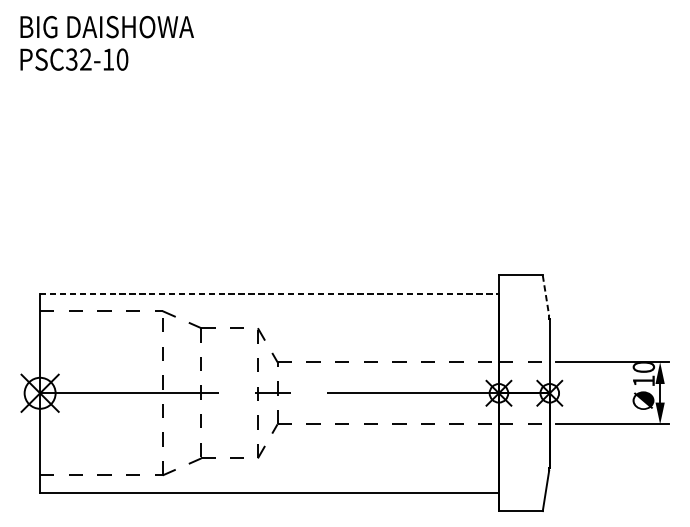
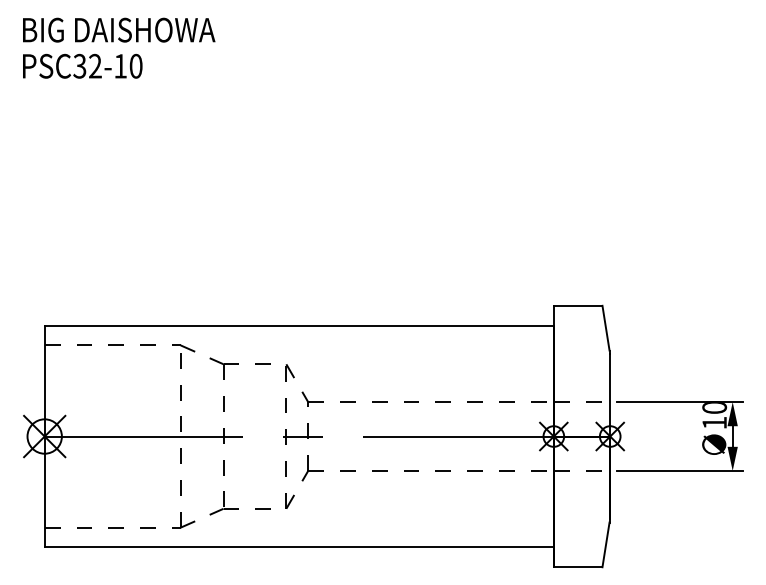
line: (269, 294) -> (299, 326), dashed -> solid
line: (546, 295) -> (606, 328), dashed -> solid

